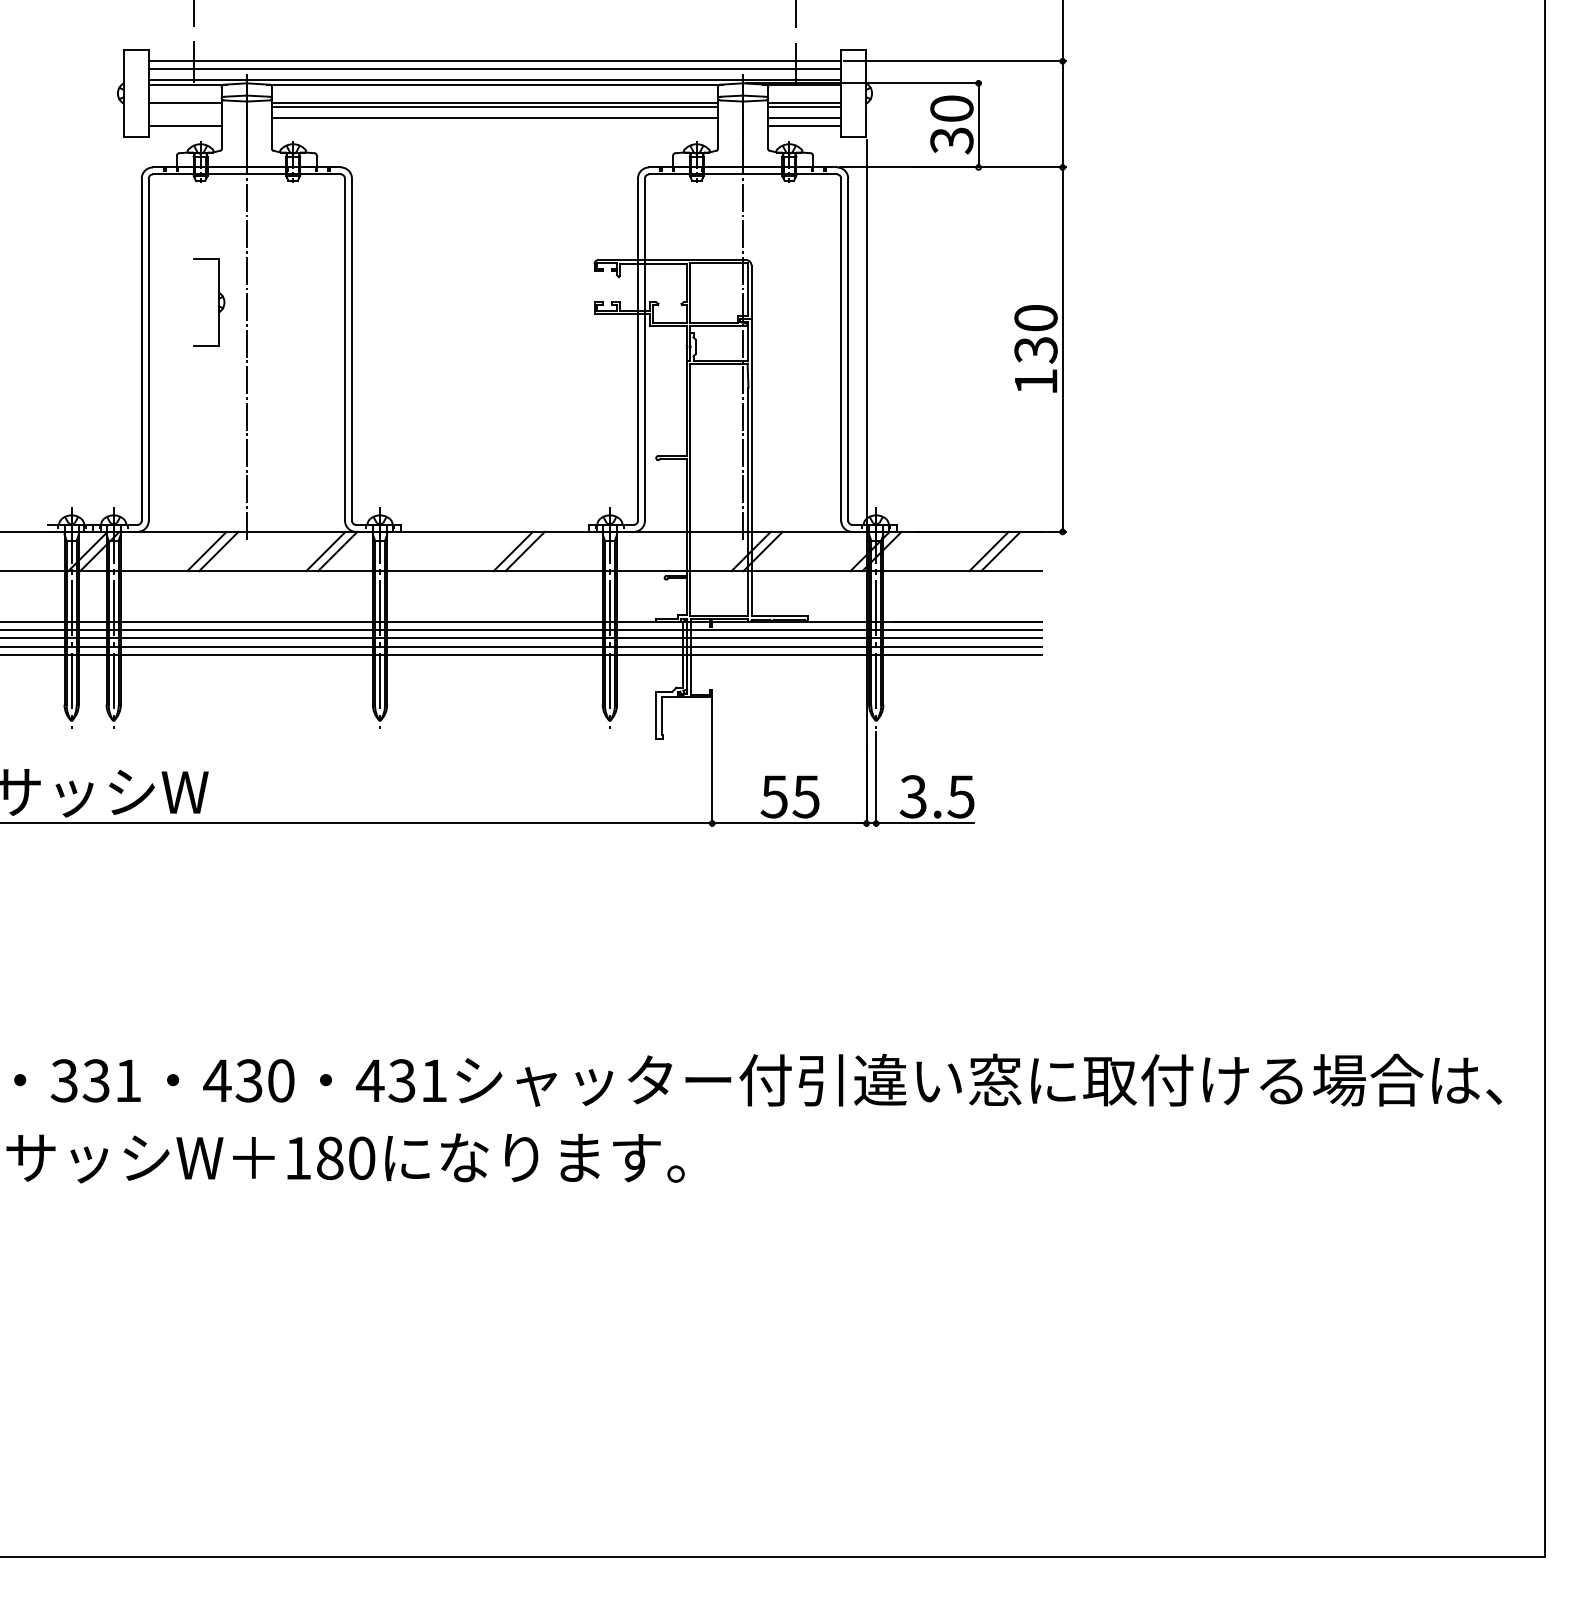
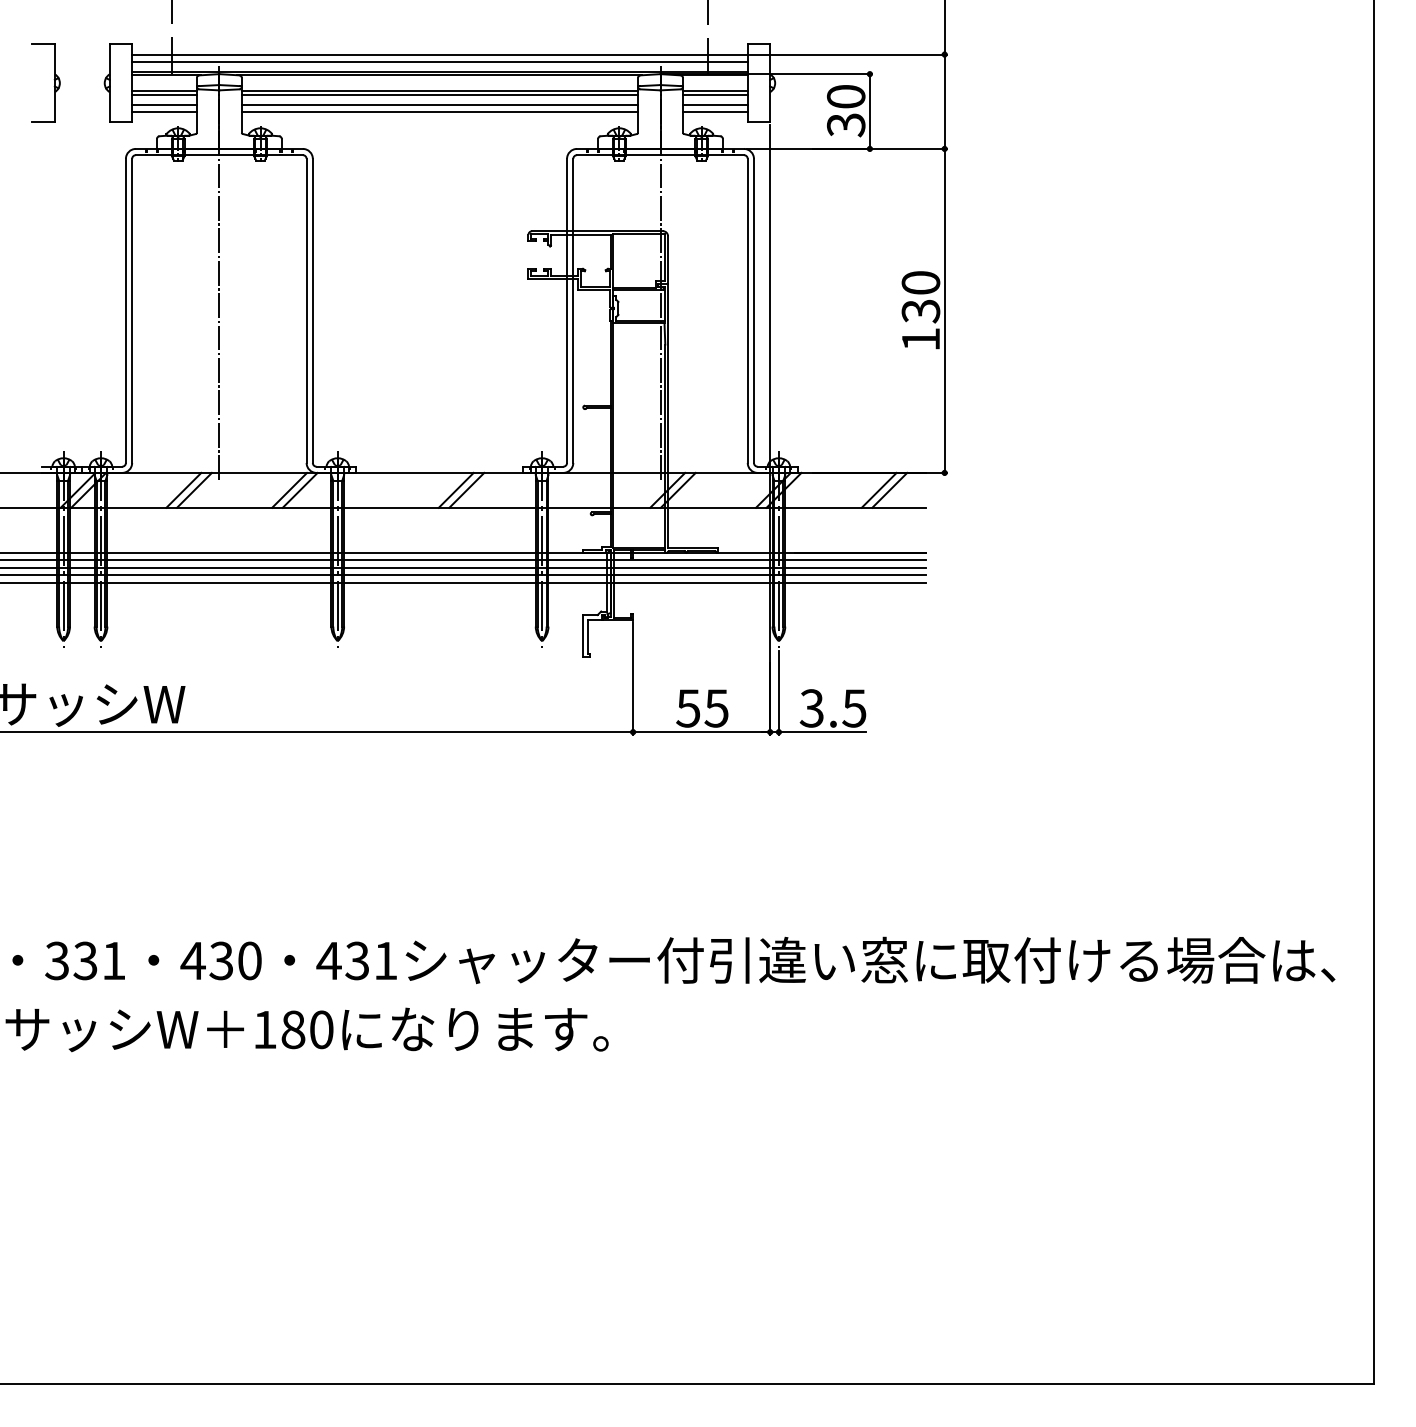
line: (184, 106) -> (163, 94), added
line: (184, 117) -> (163, 104), added
line: (494, 125) -> (439, 111), added
part: (217, 298) -> (53, 79), moved

